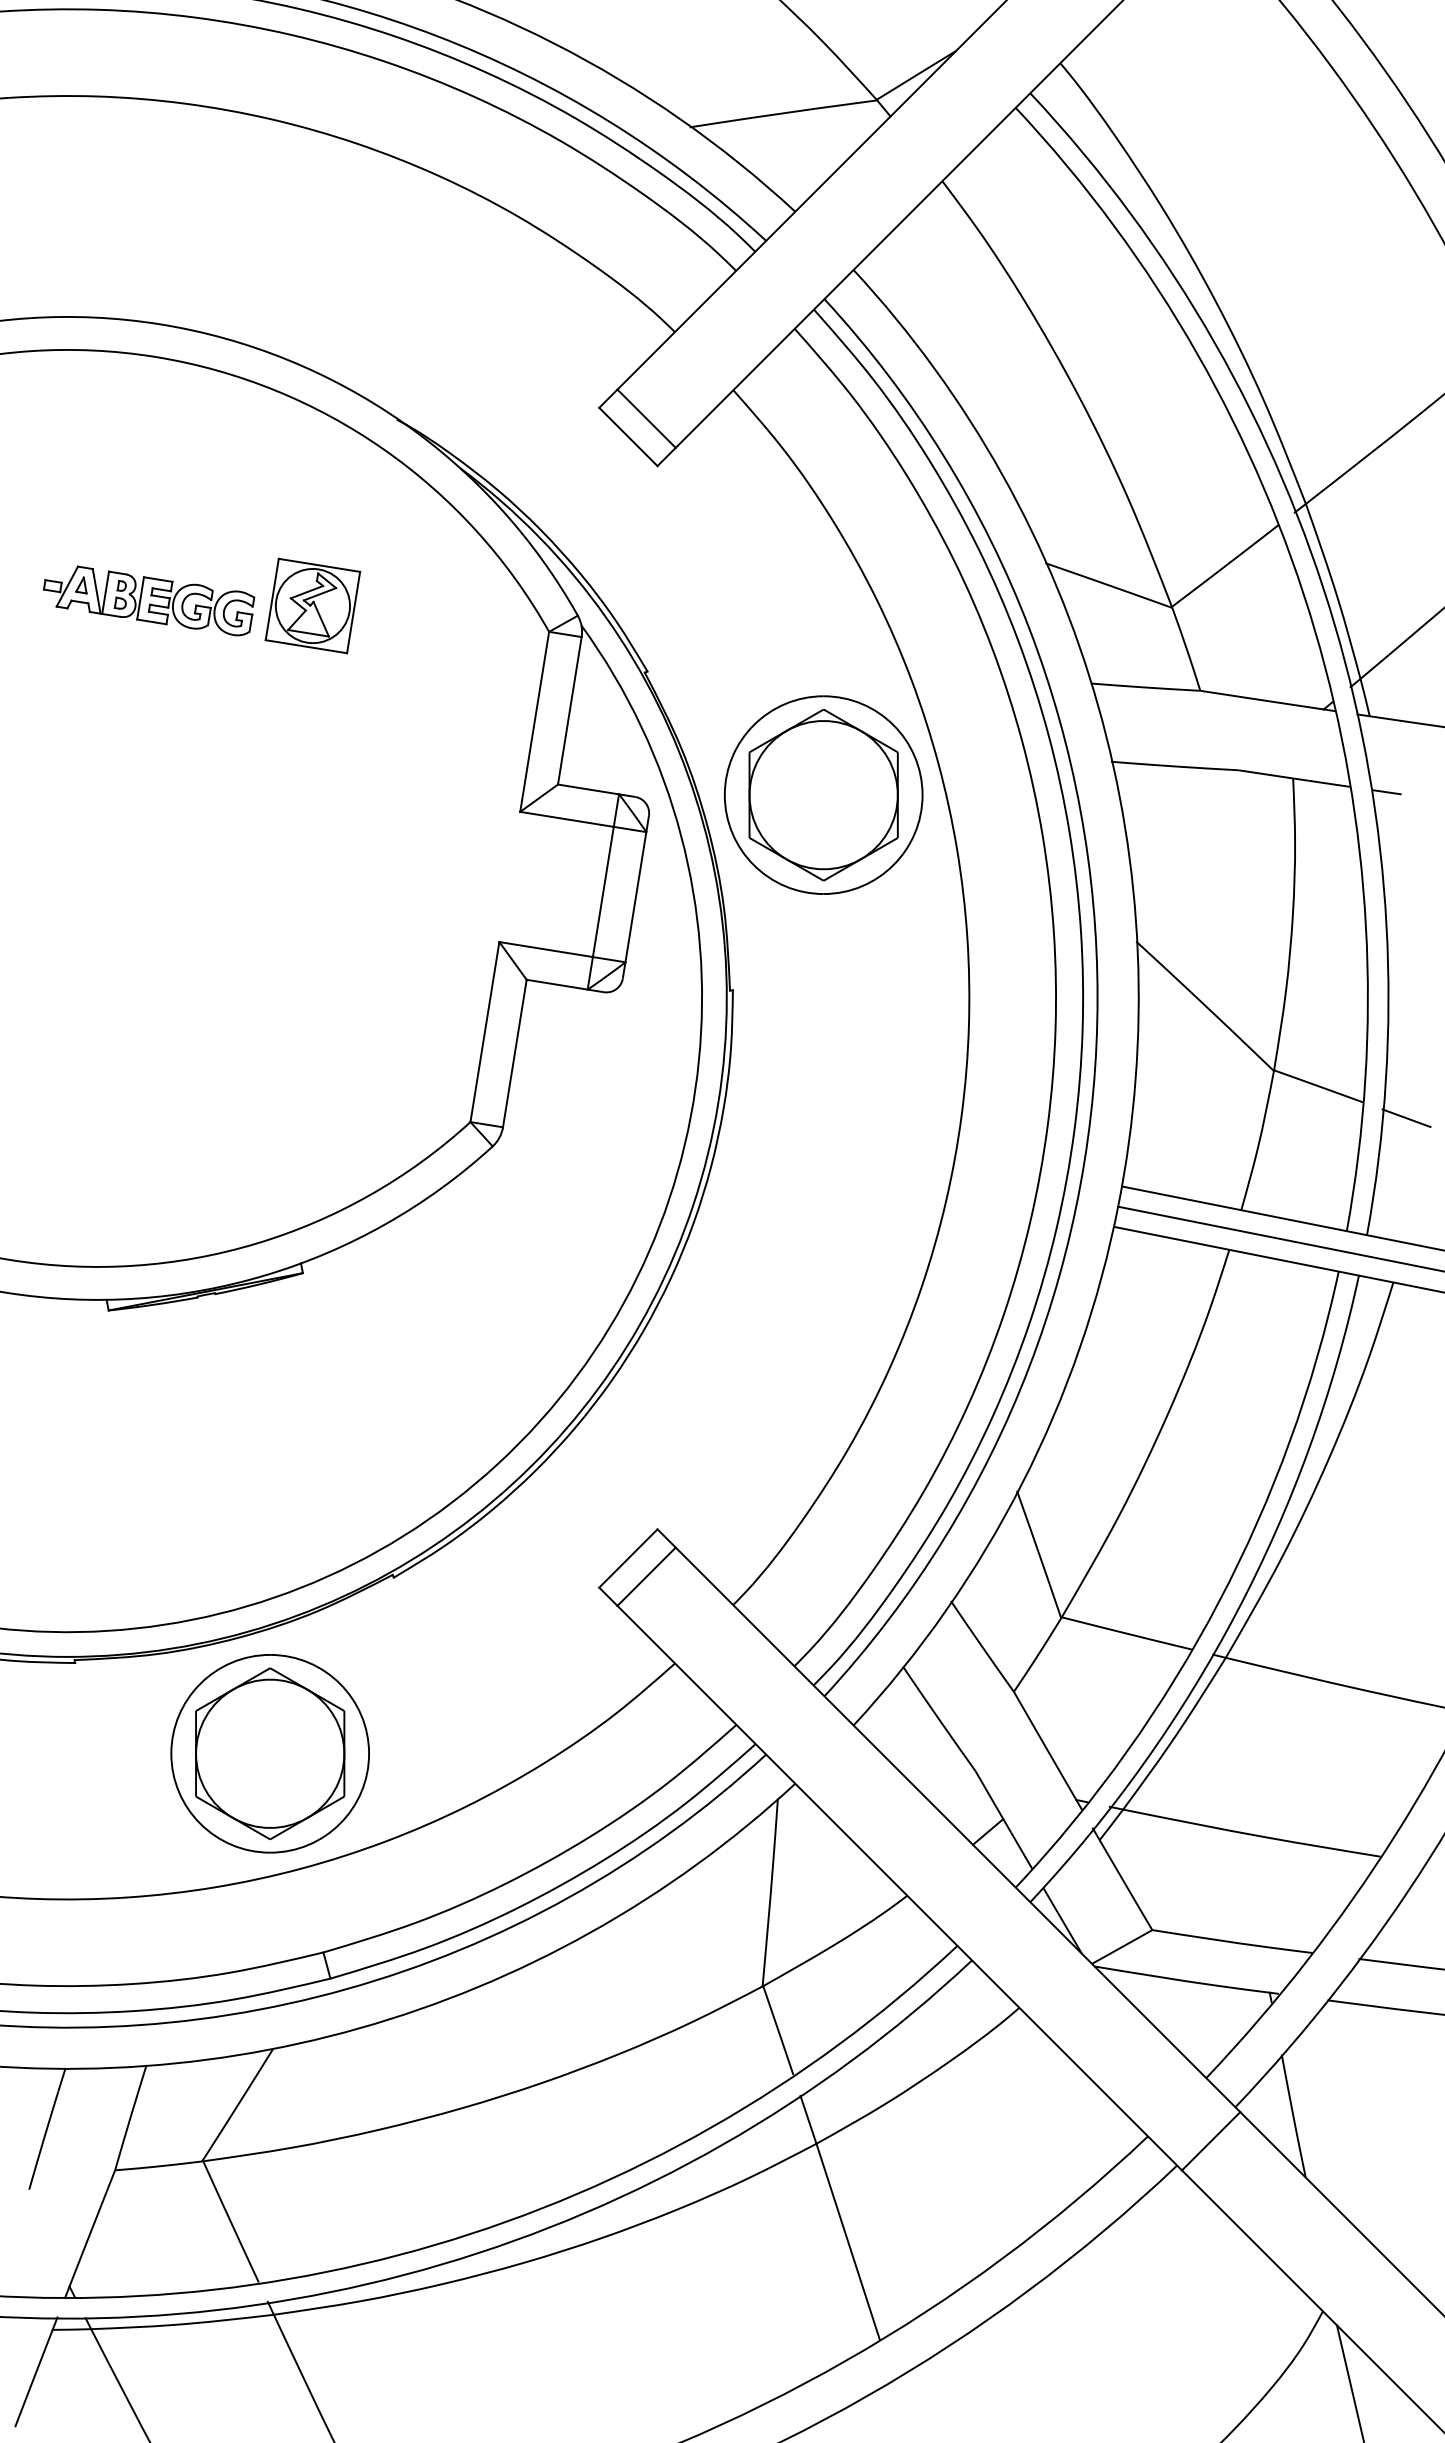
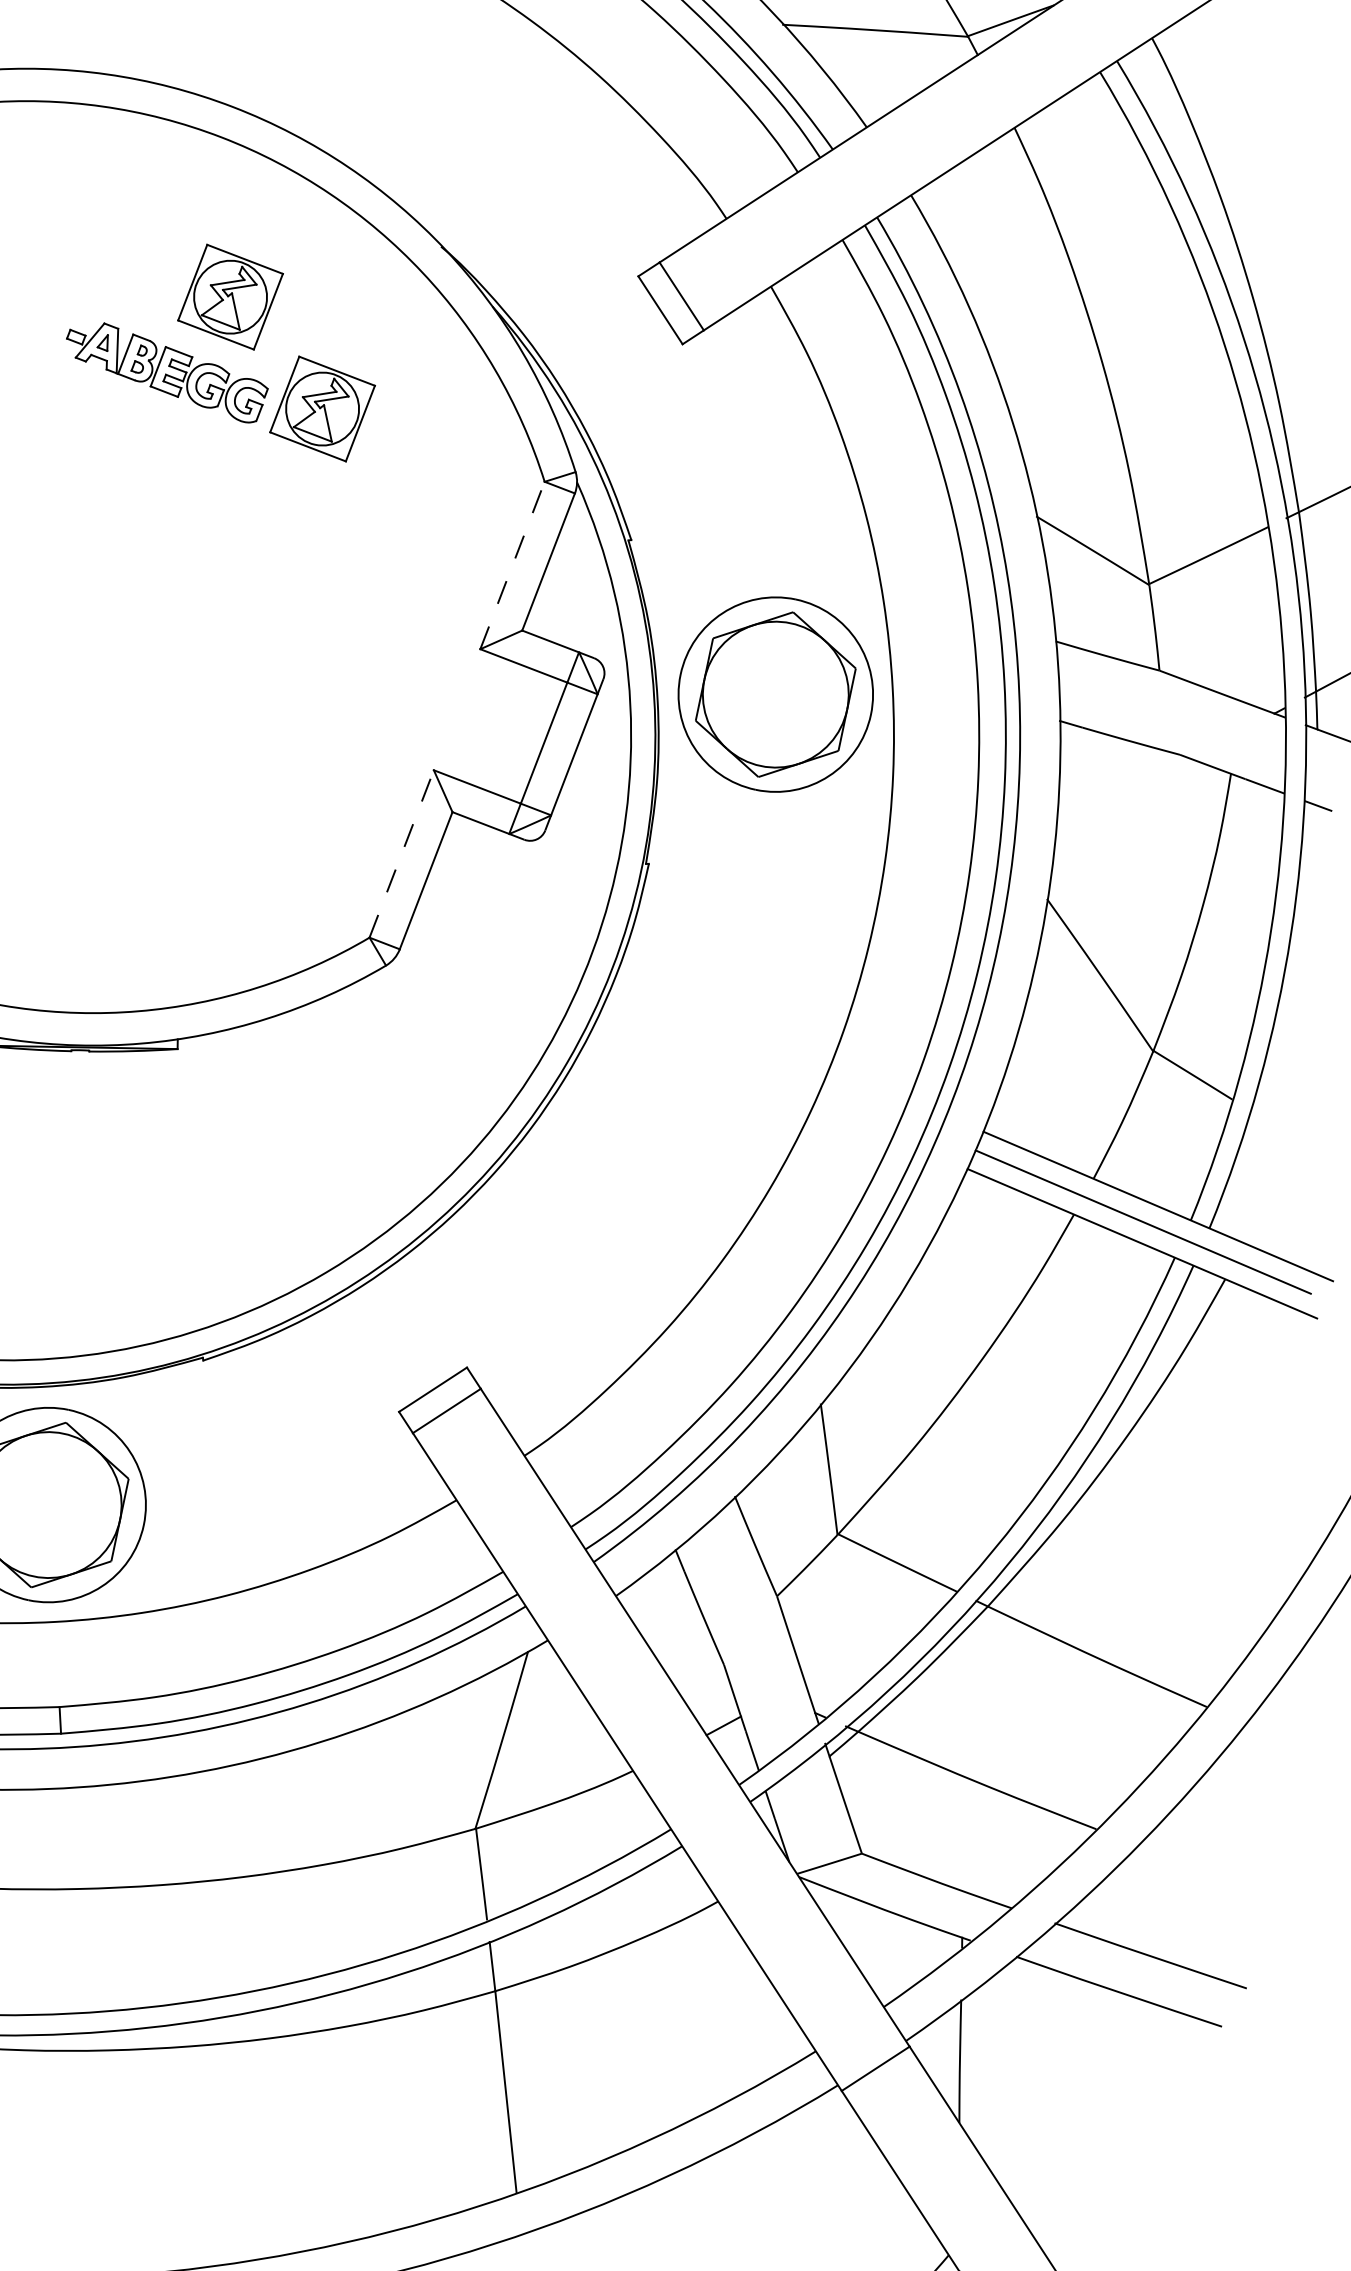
part: (197, 513) -> (230, 296), added
line: (534, 721) -> (512, 565), solid -> dashed
line: (485, 1031) -> (402, 853), solid -> dashed
line: (1406, 1118) -> (1271, 1124), removed

